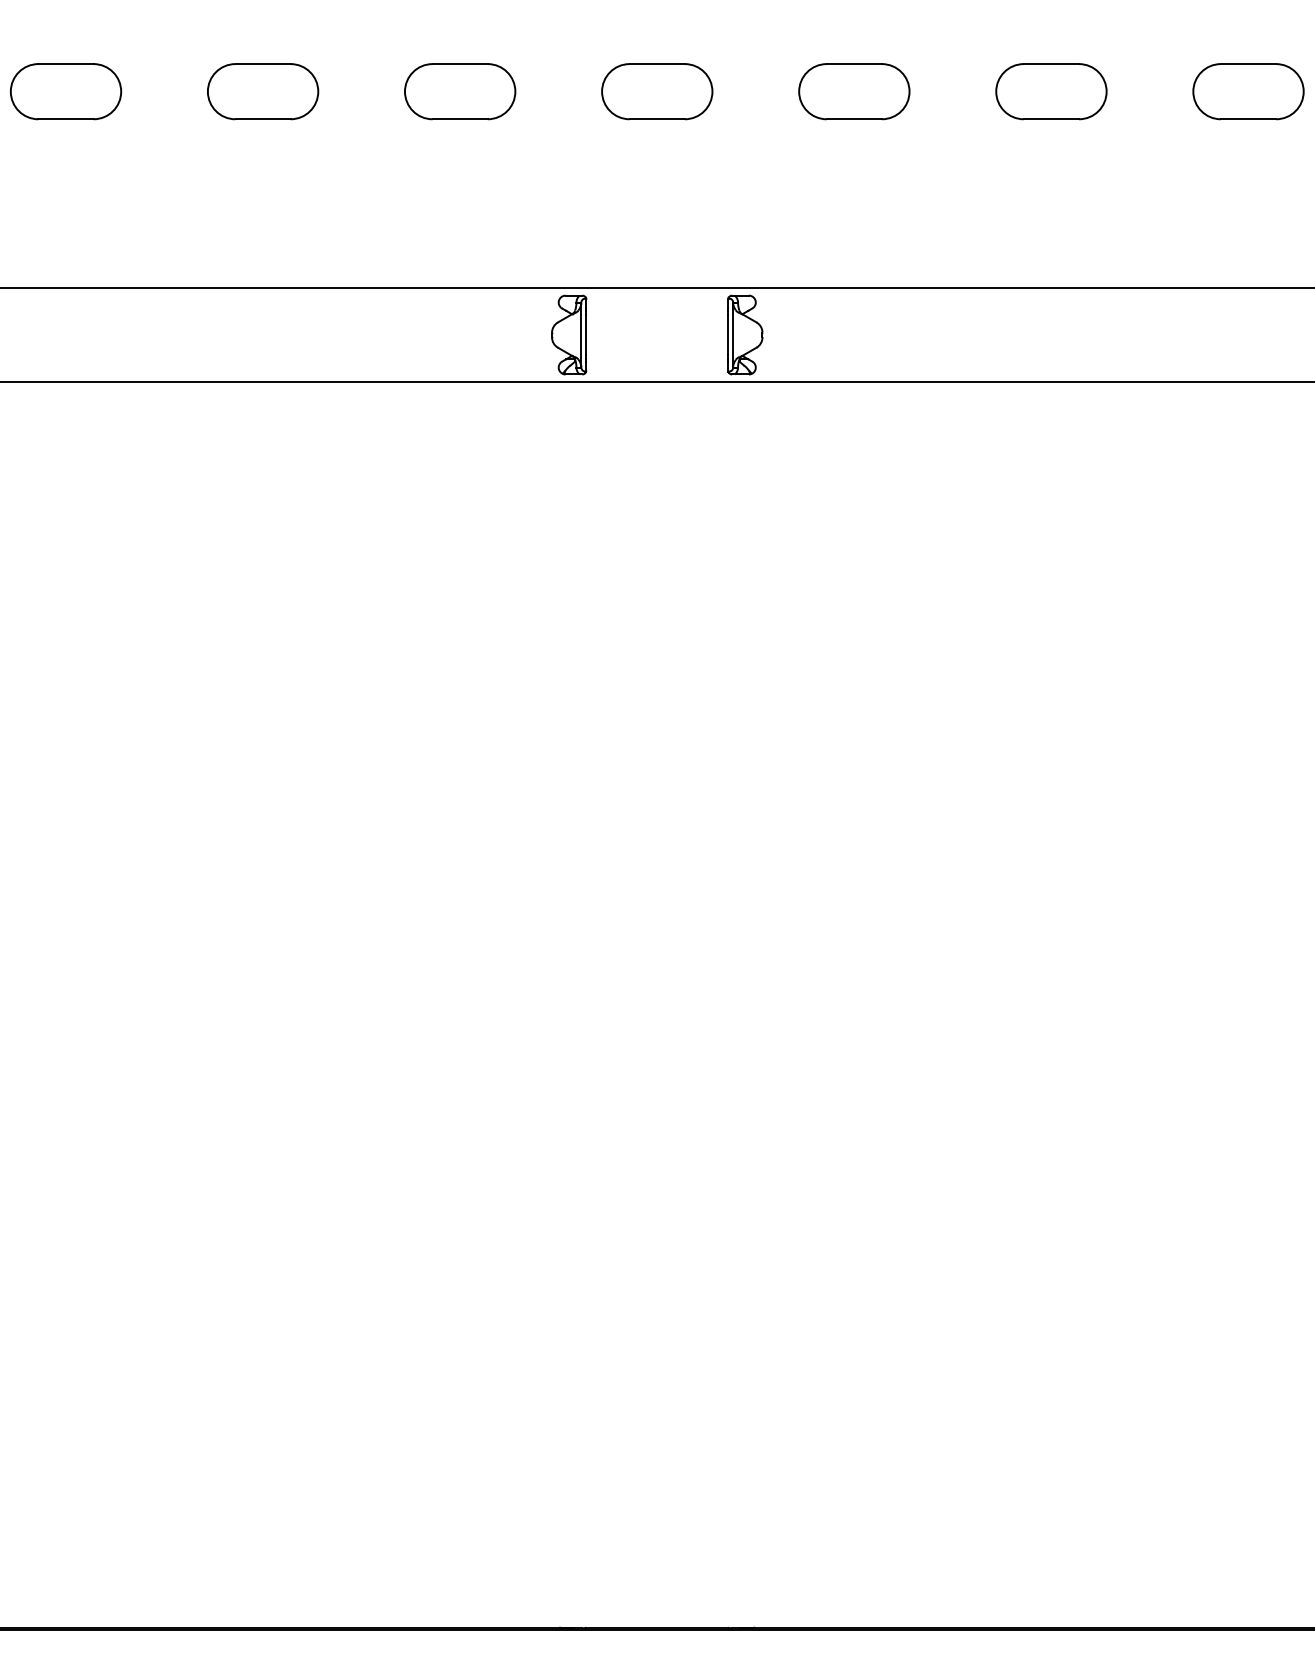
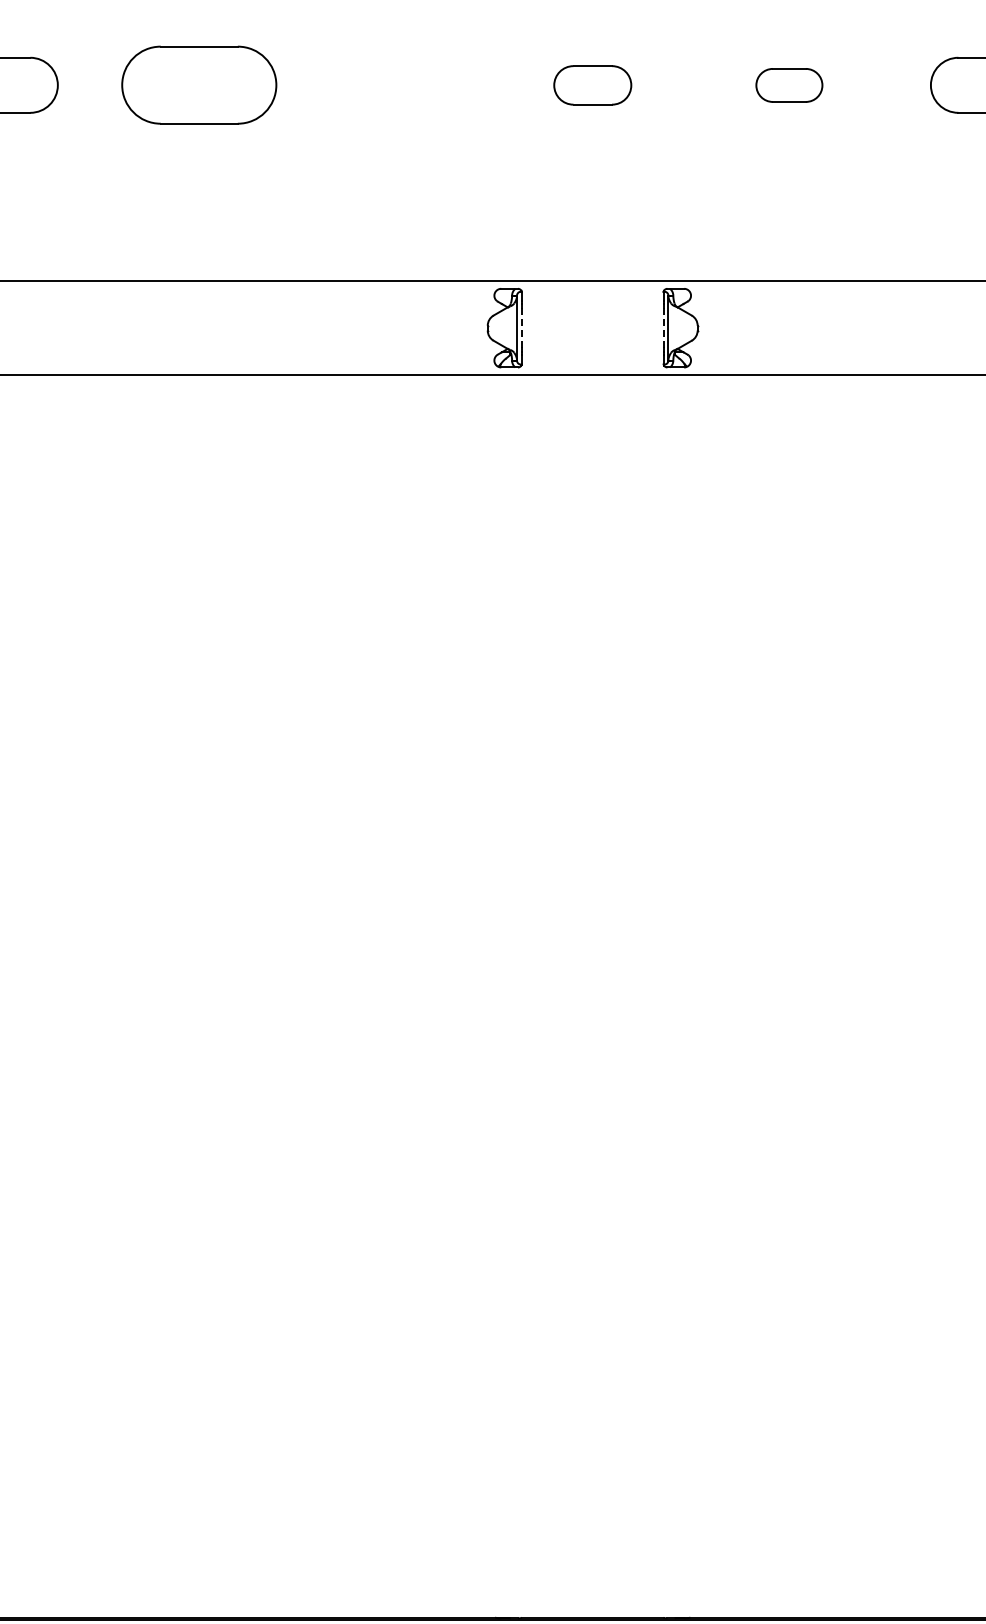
part: (263, 91) -> (199, 85), size x1.4
part: (460, 91) -> (396, 85), removed
part: (657, 91) -> (592, 85), size x0.7
part: (854, 91) -> (789, 85), size x0.6
line: (728, 334) -> (663, 327), solid -> dashed
line: (586, 335) -> (522, 328), solid -> dashed

